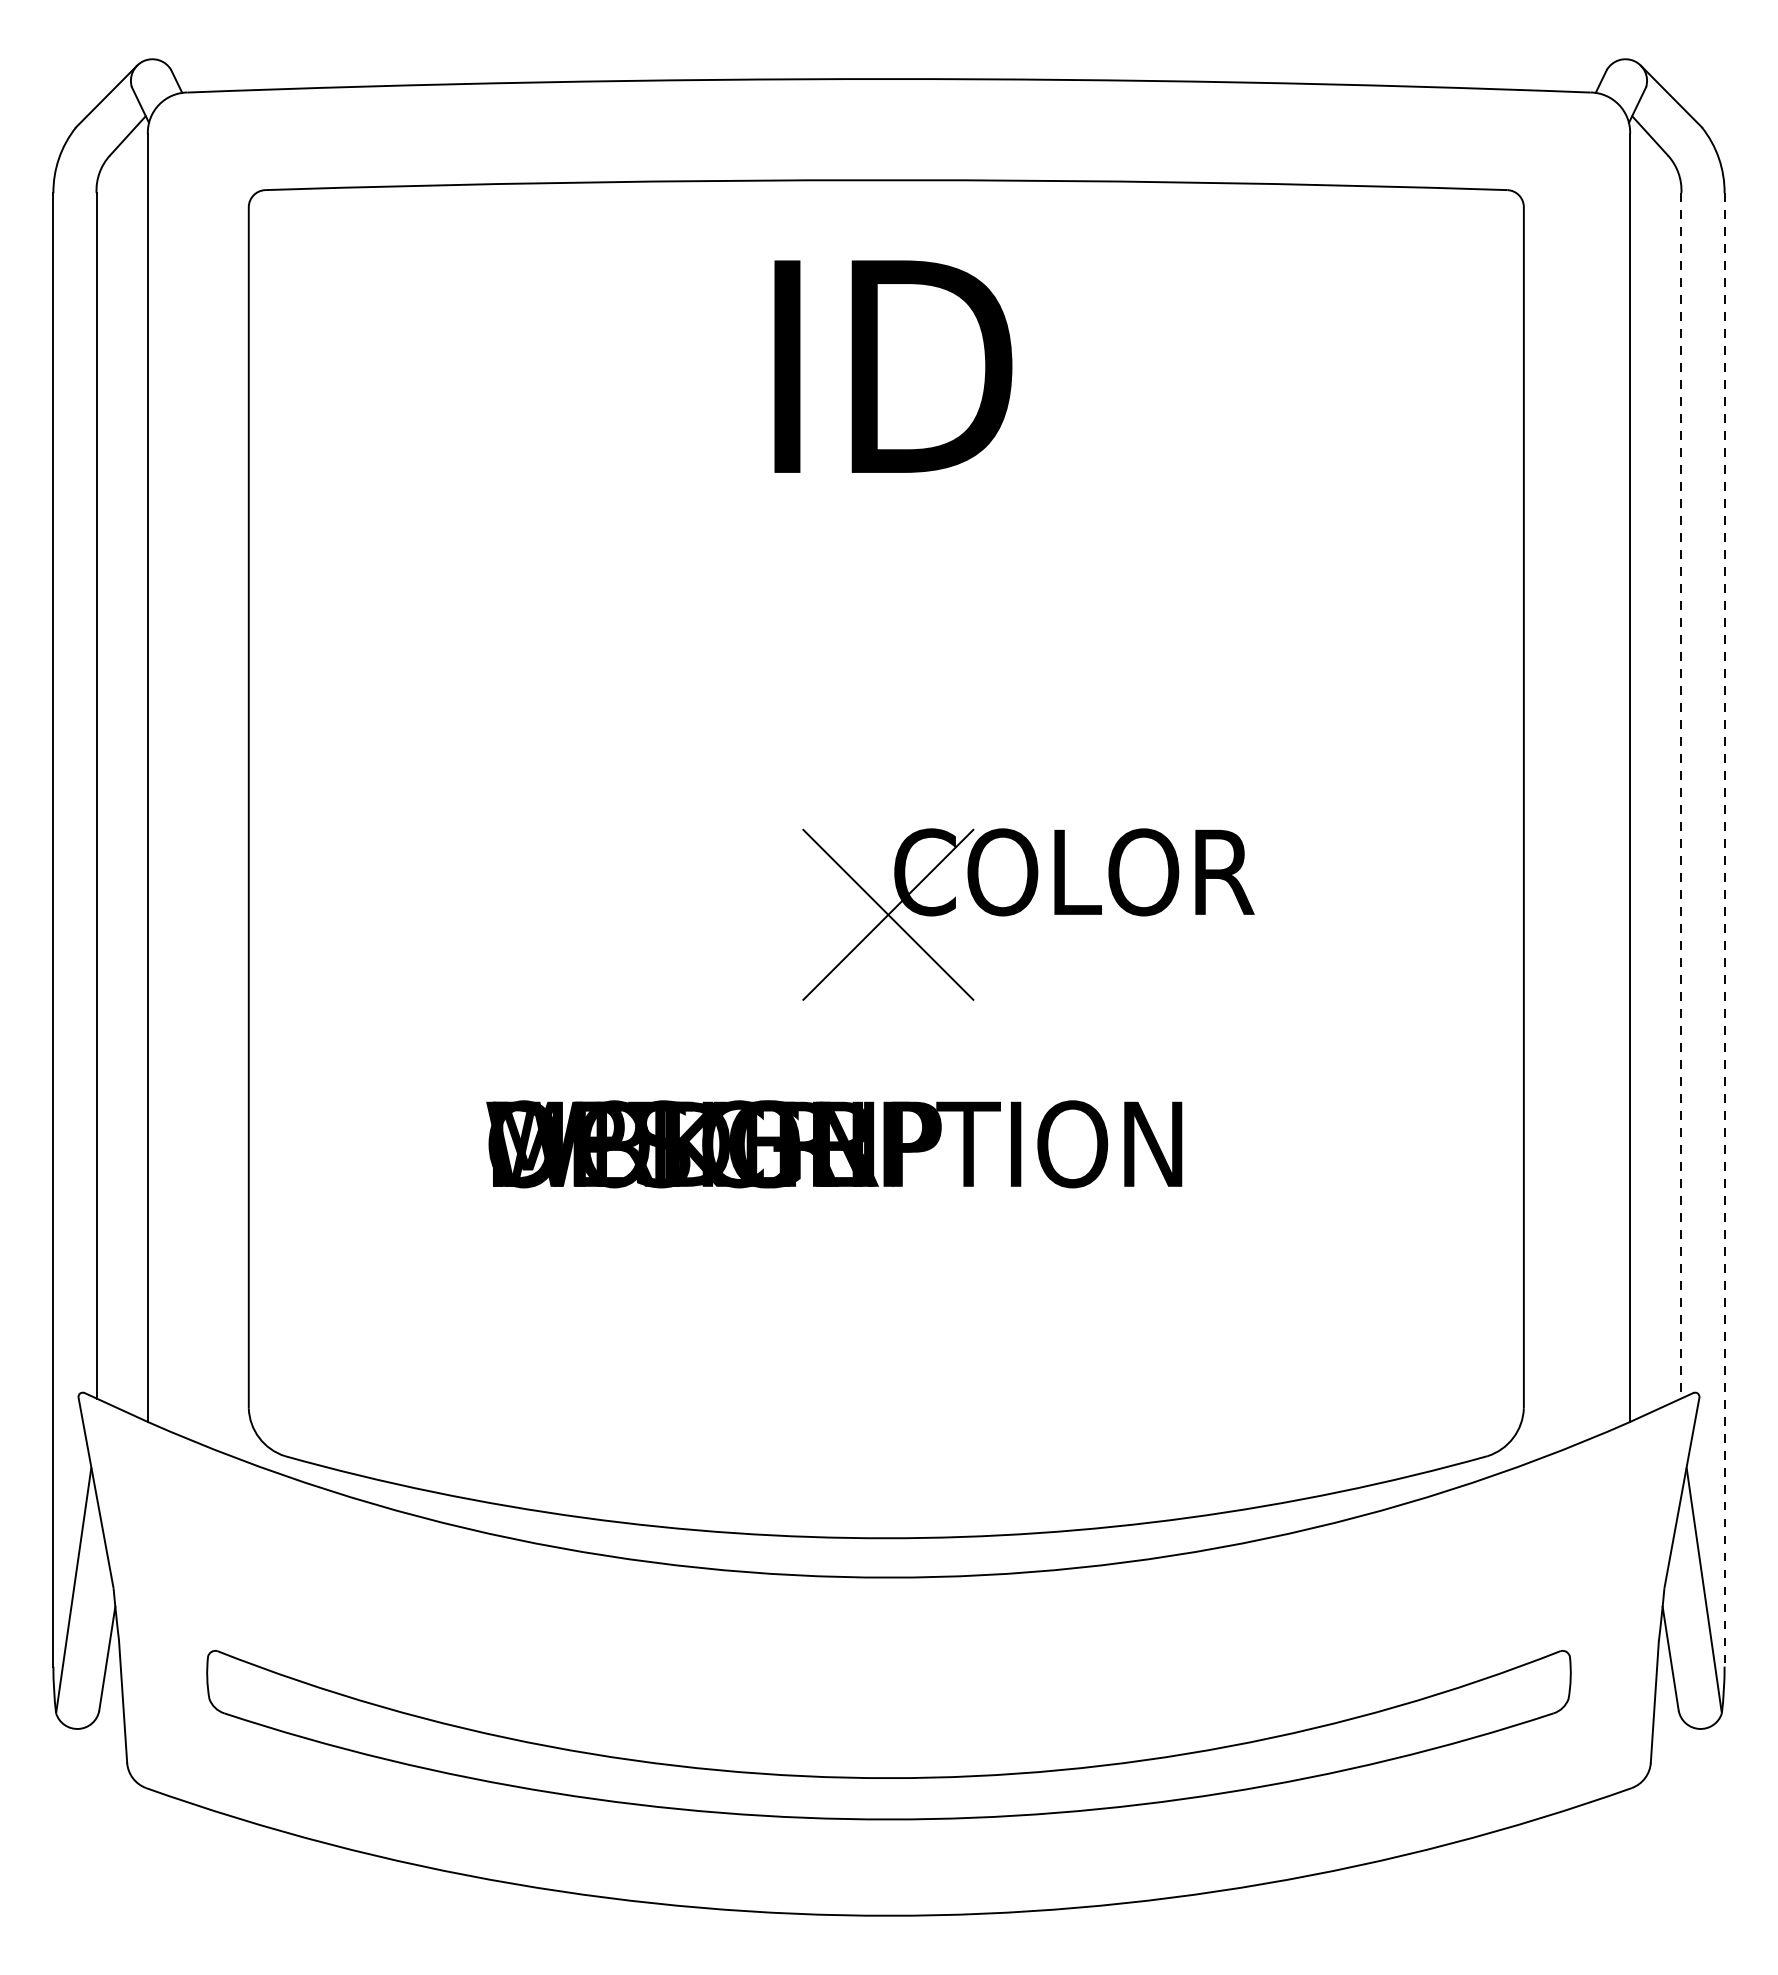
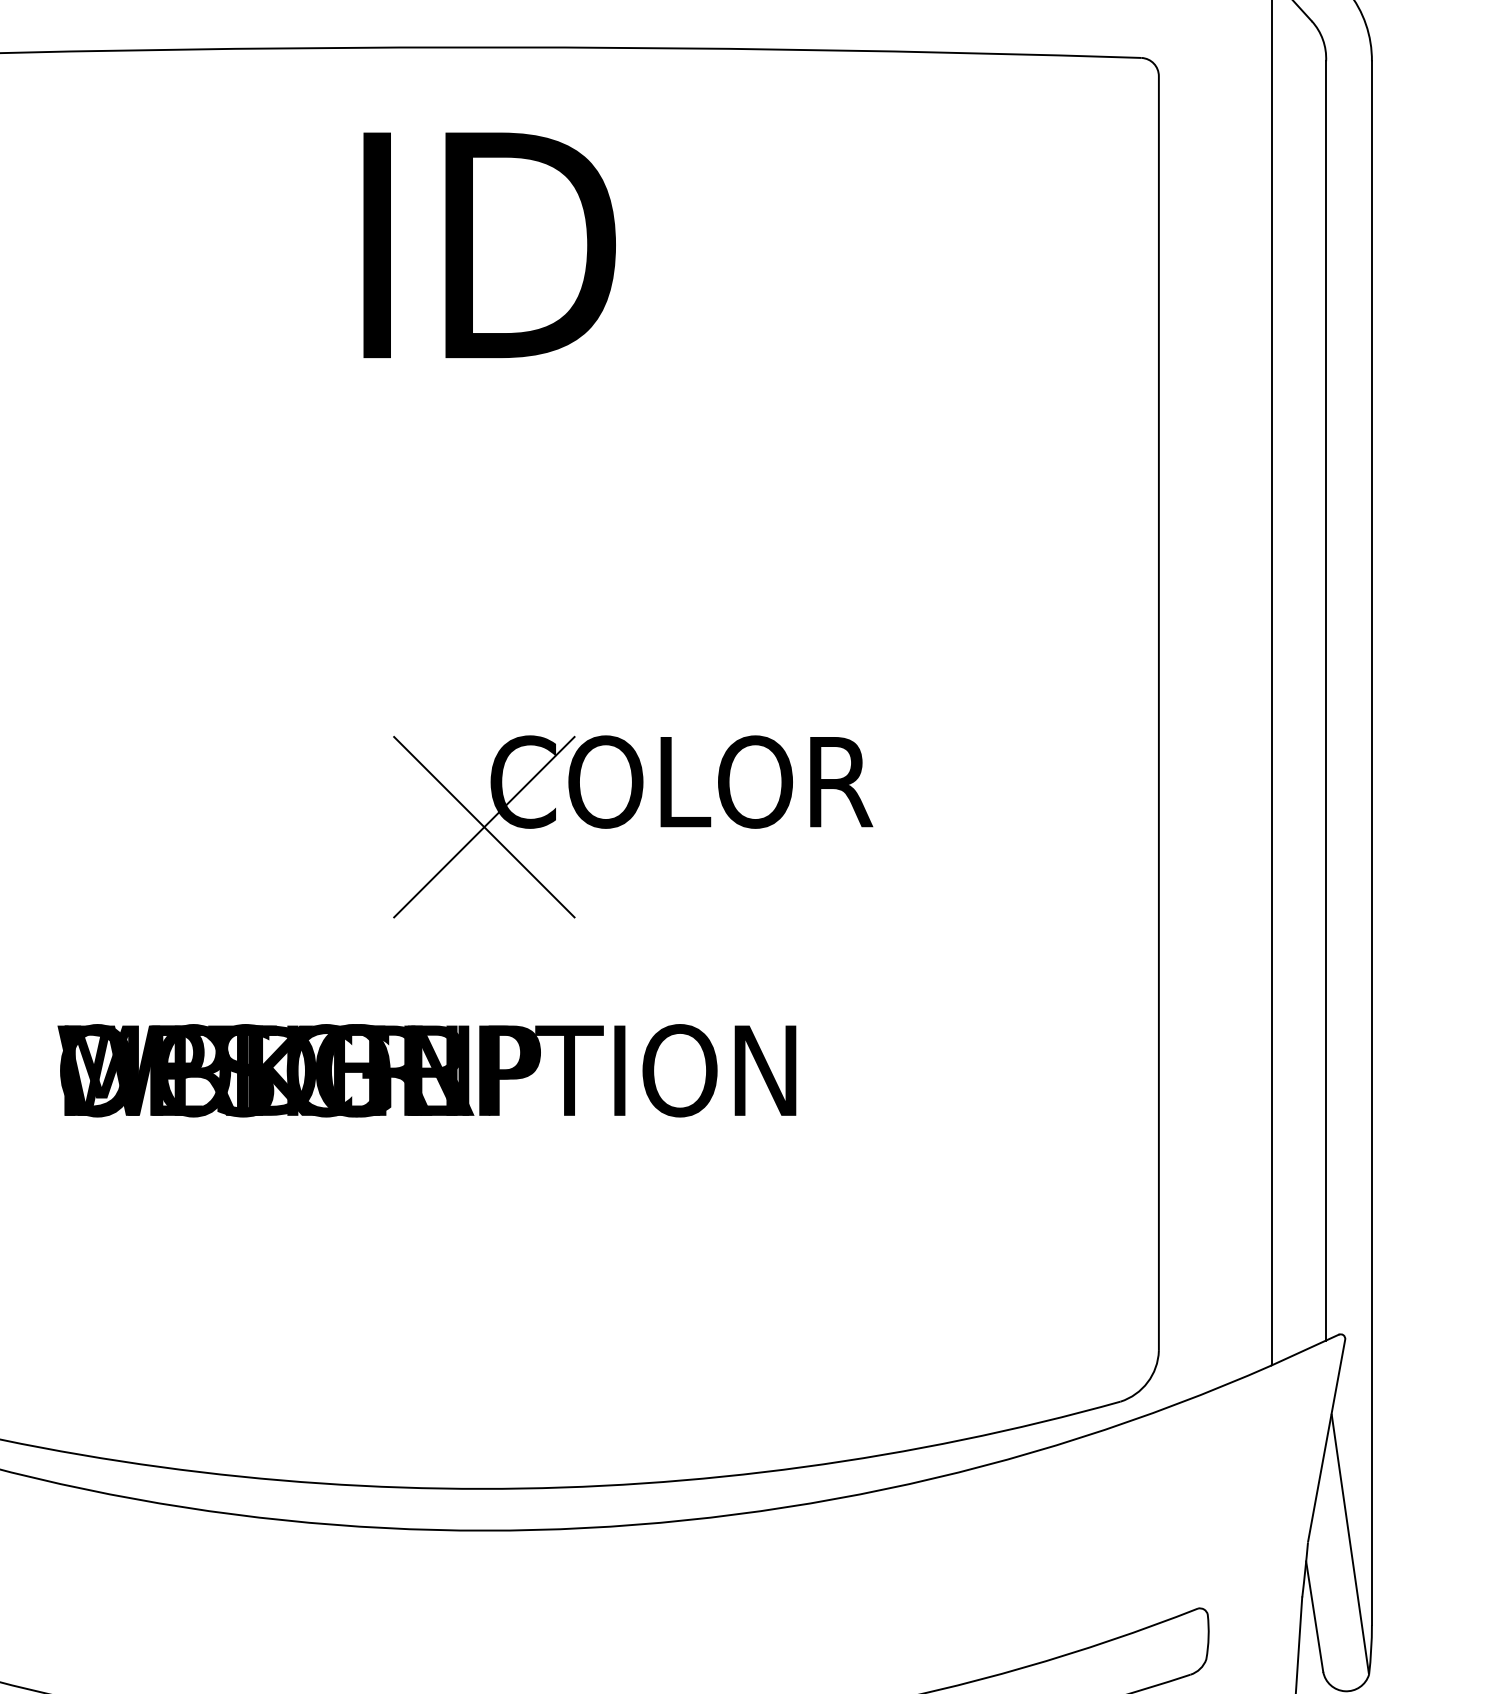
line: (1681, 795) -> (1326, 700), dashed -> solid
line: (1724, 929) -> (1371, 842), dashed -> solid

